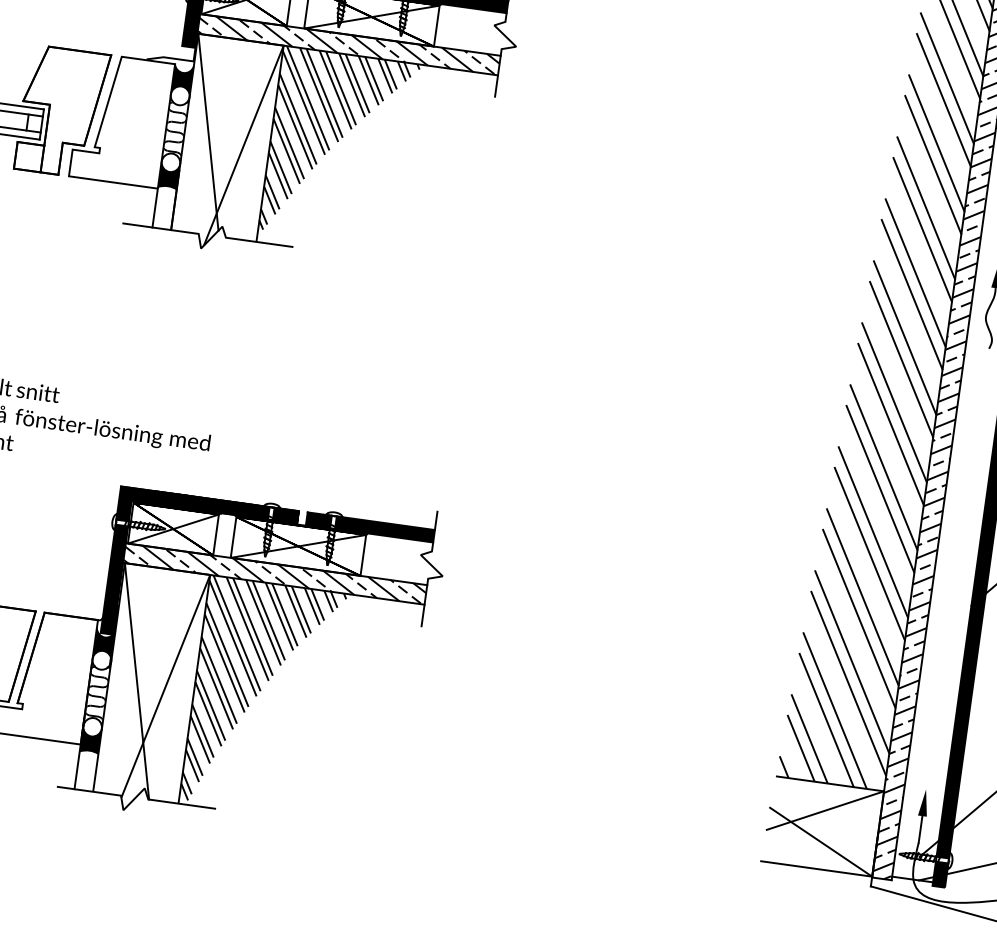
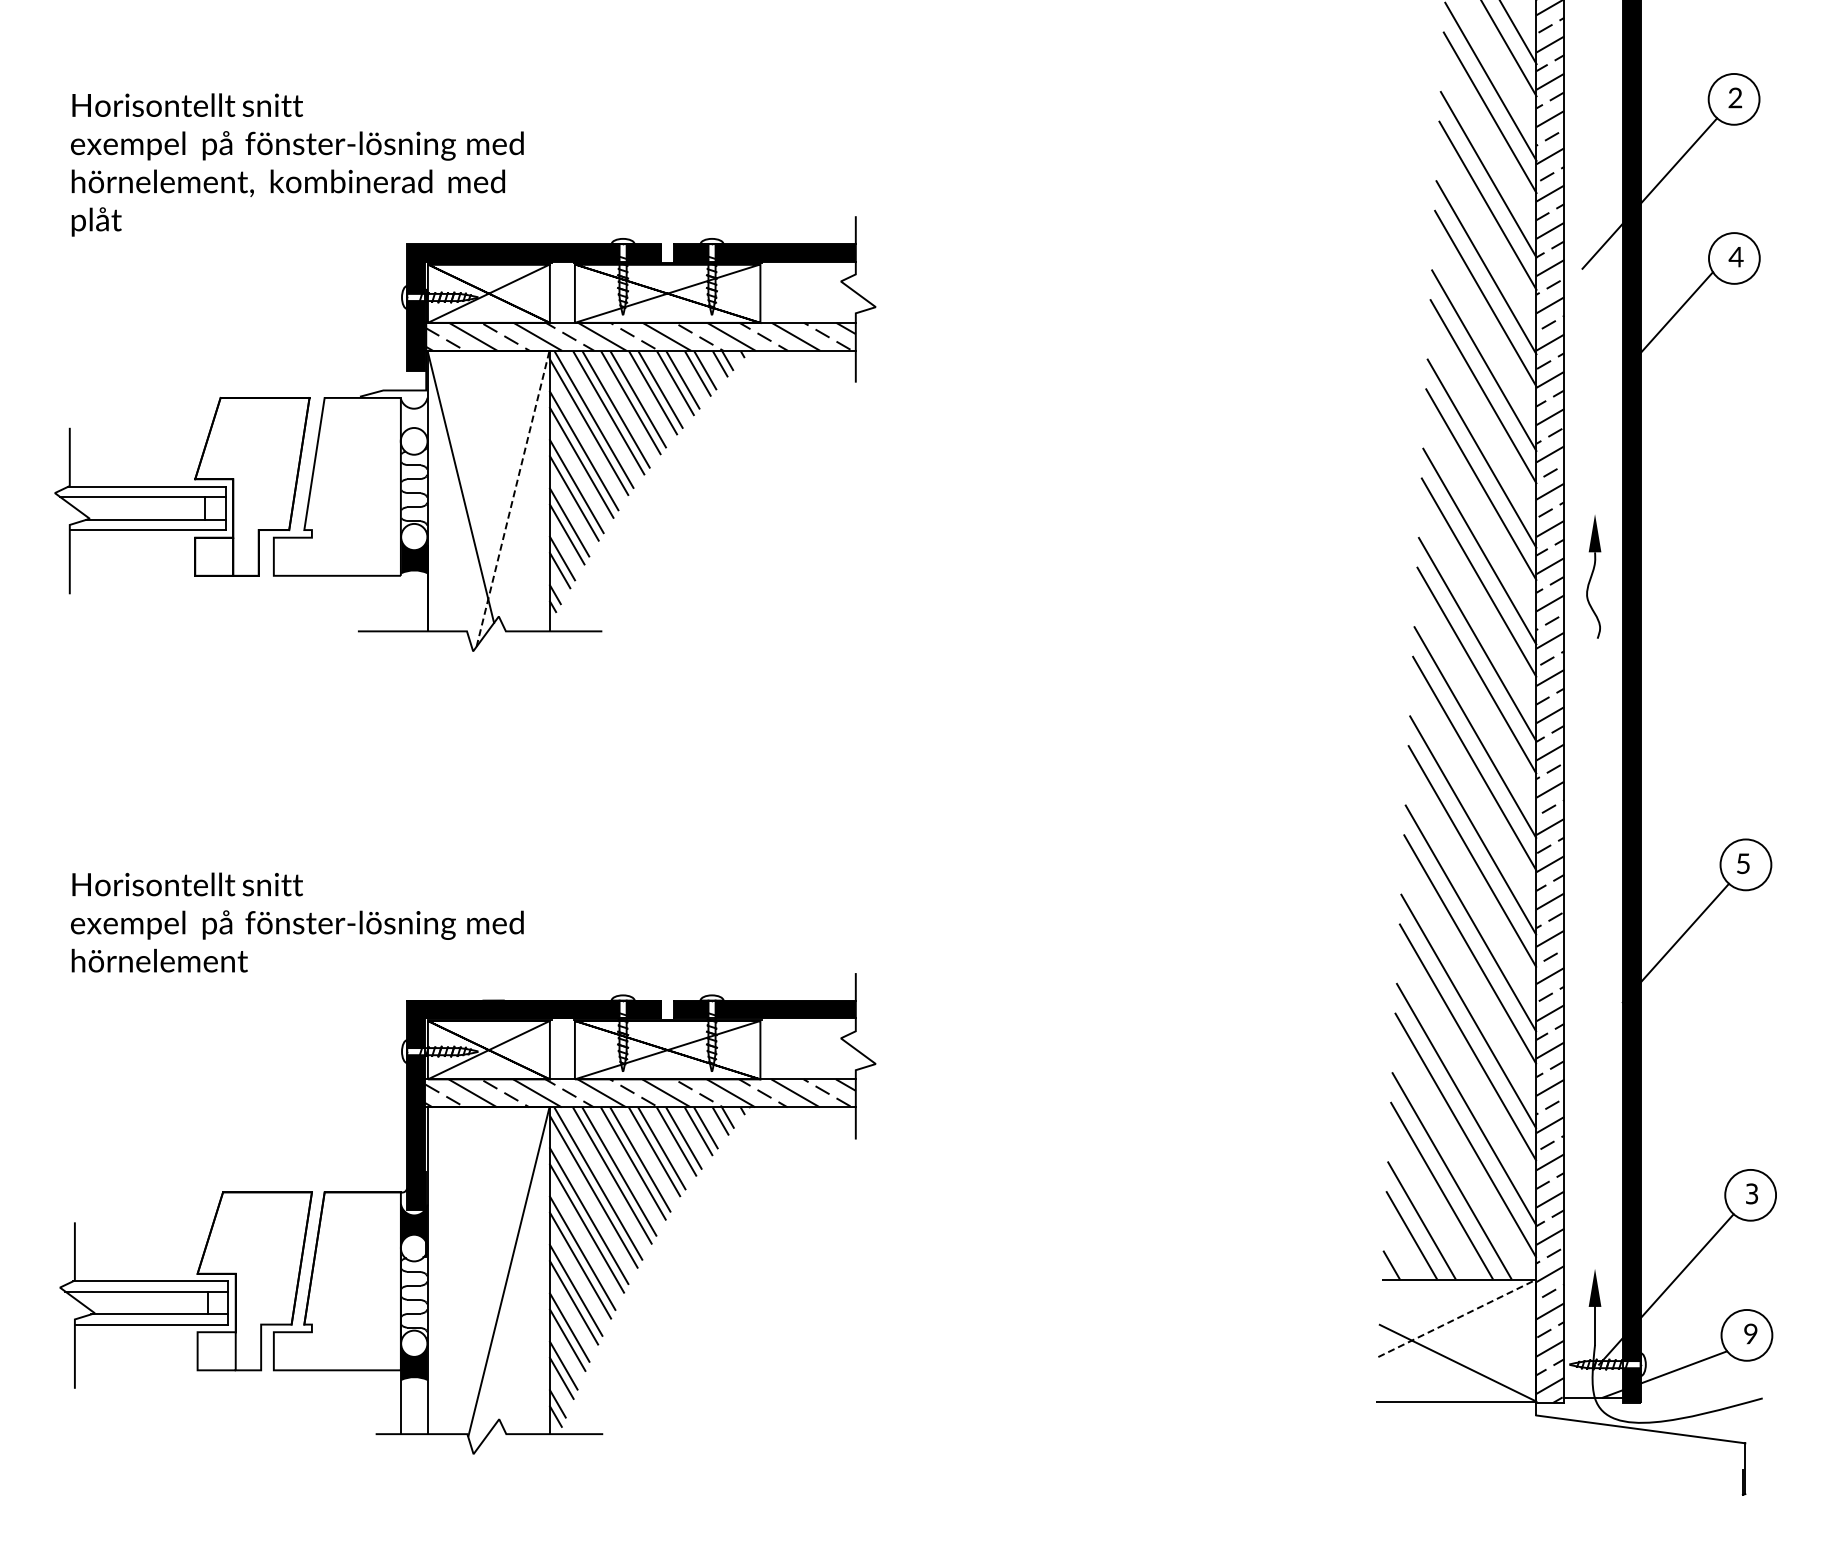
fill: (181, 80) -> (413, 419), removed
line: (244, 145) -> (513, 498), solid -> dashed
line: (154, 207) -> (400, 603), removed
line: (137, 681) -> (467, 1270), removed
line: (825, 810) -> (1457, 1318), solid -> dashed

